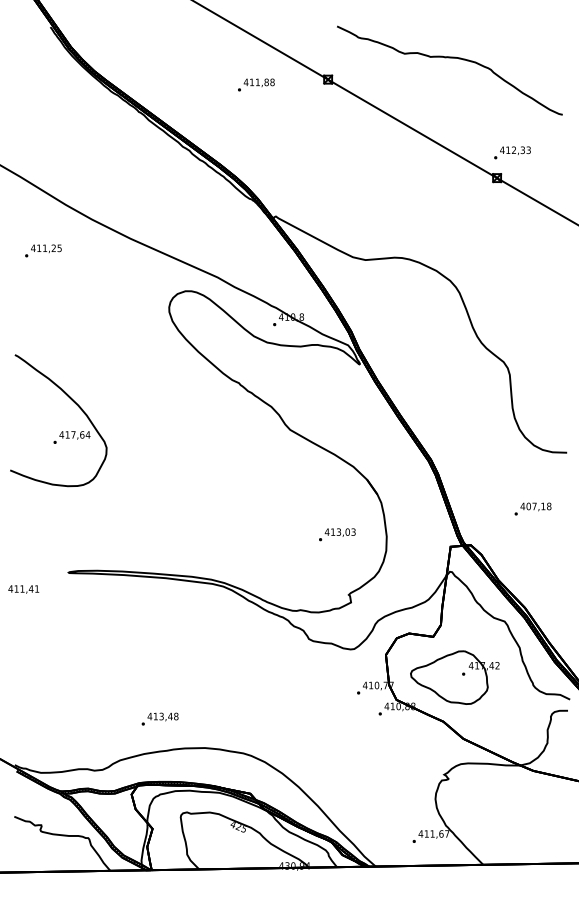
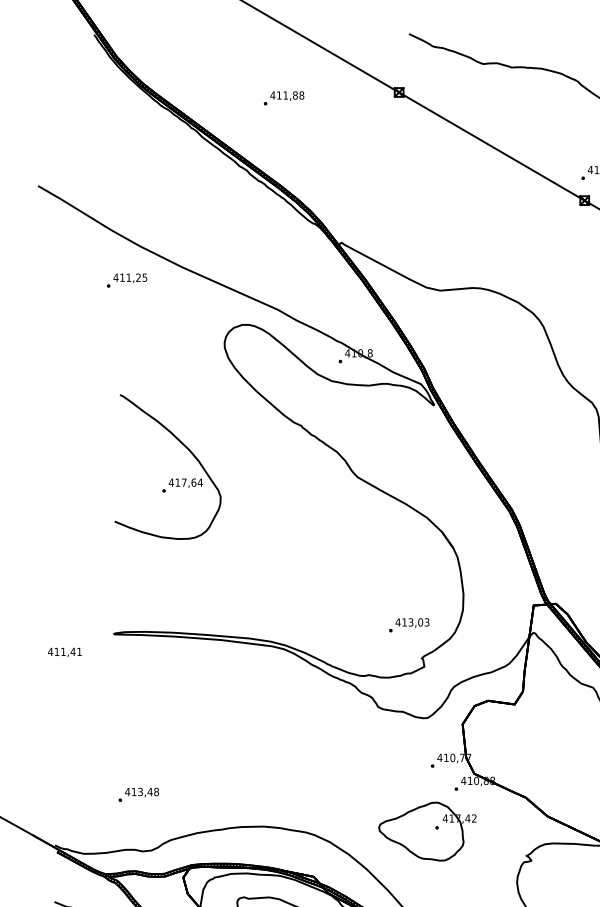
text: (256, 84) -> (284, 97), moved
text: (43, 250) -> (127, 280), moved
part: (62, 431) -> (172, 478), moved
text: (337, 534) -> (409, 624), moved
part: (454, 677) -> (427, 831), moved
text: (159, 718) -> (138, 794), moved

